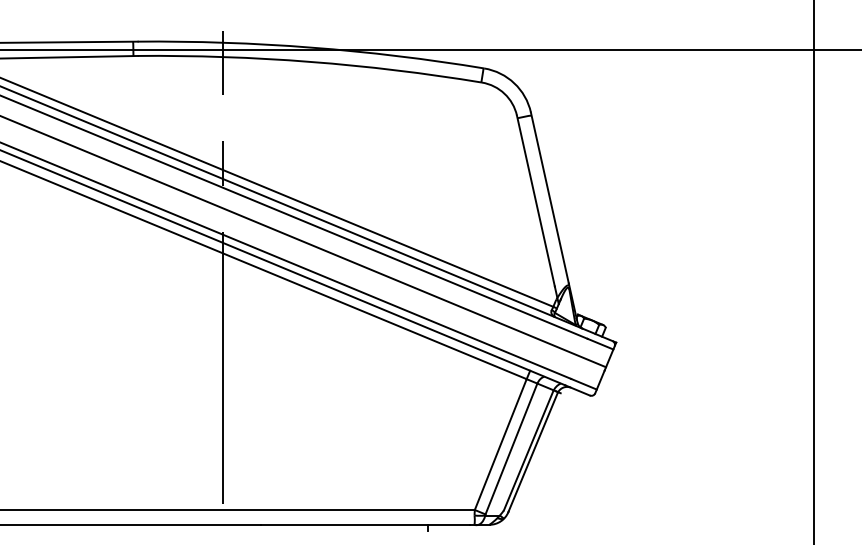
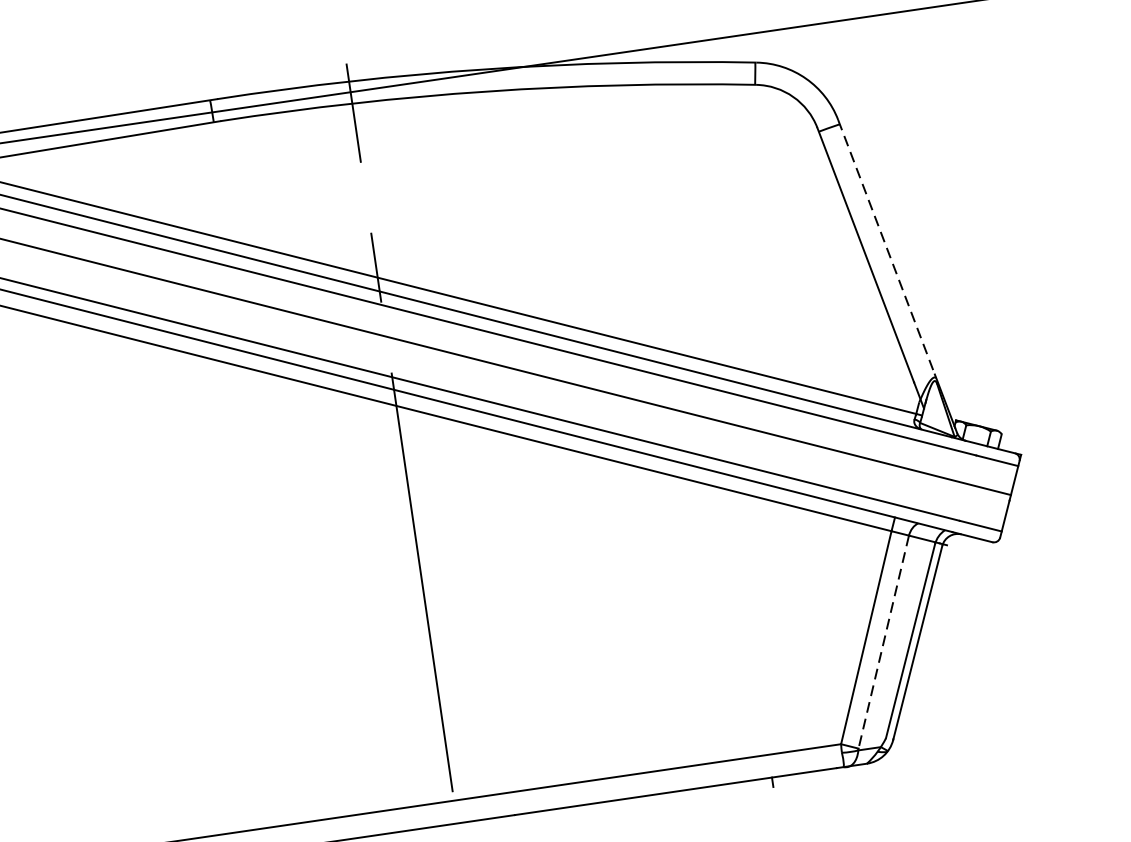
line: (549, 198) -> (886, 248), solid -> dashed
line: (511, 449) -> (883, 642), solid -> dashed

